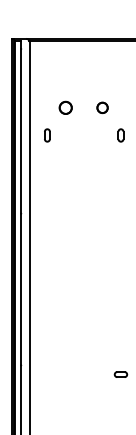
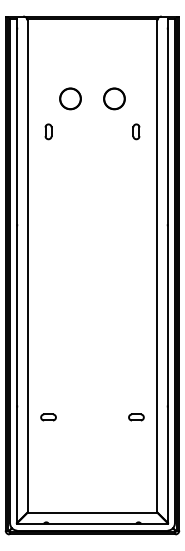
part: (65, 107) -> (70, 98), size x1.43
part: (102, 107) -> (114, 98), size x1.67
part: (47, 374) -> (48, 417), added

